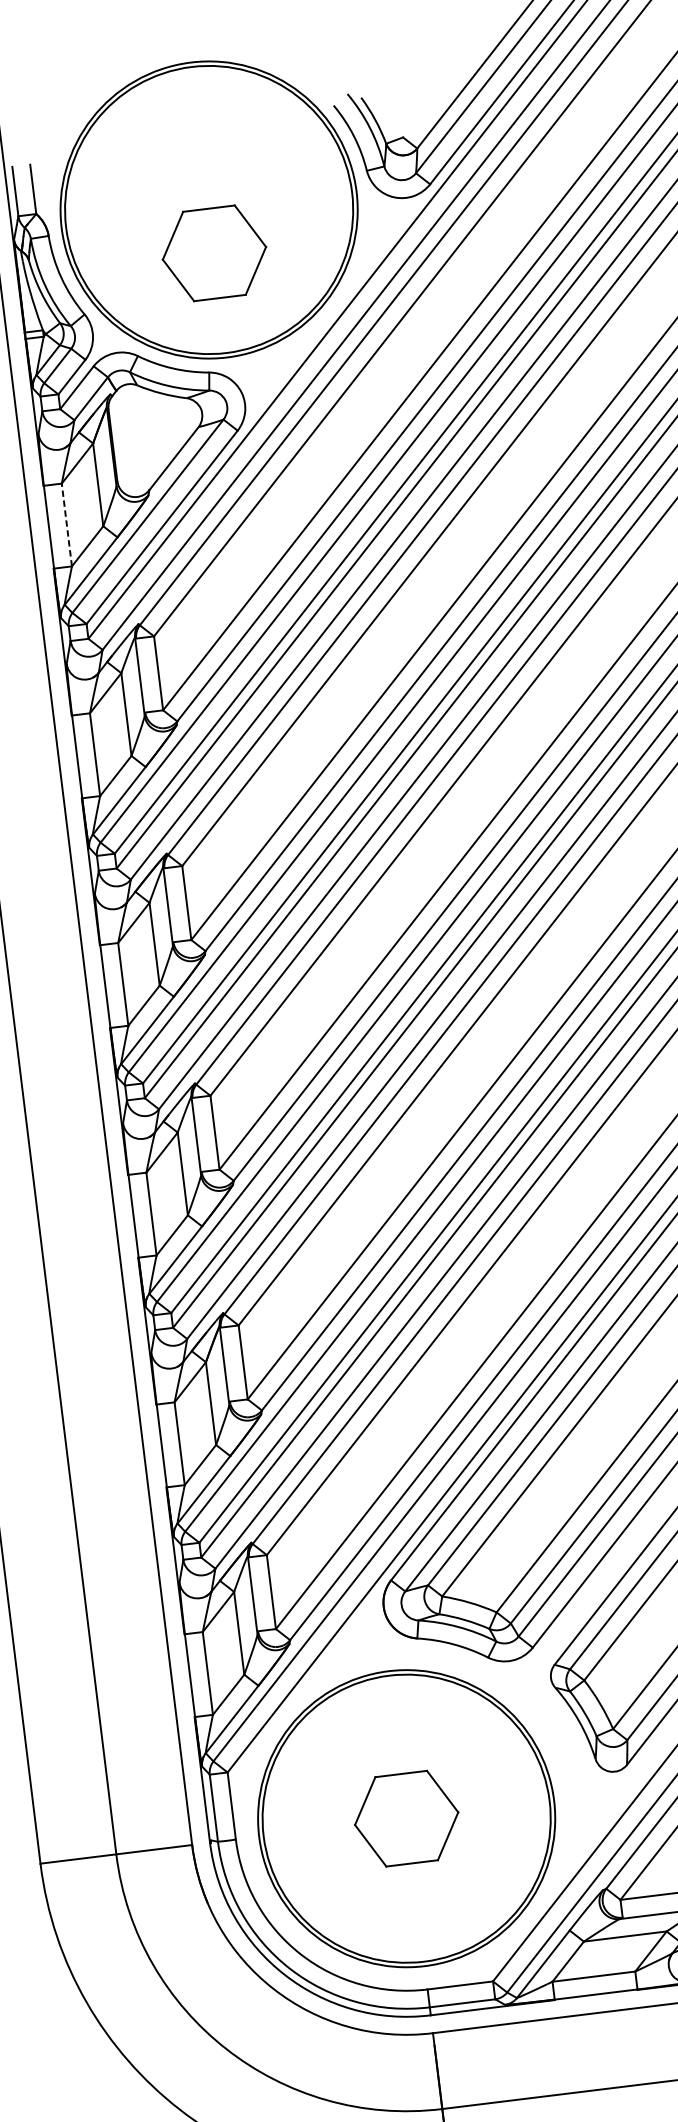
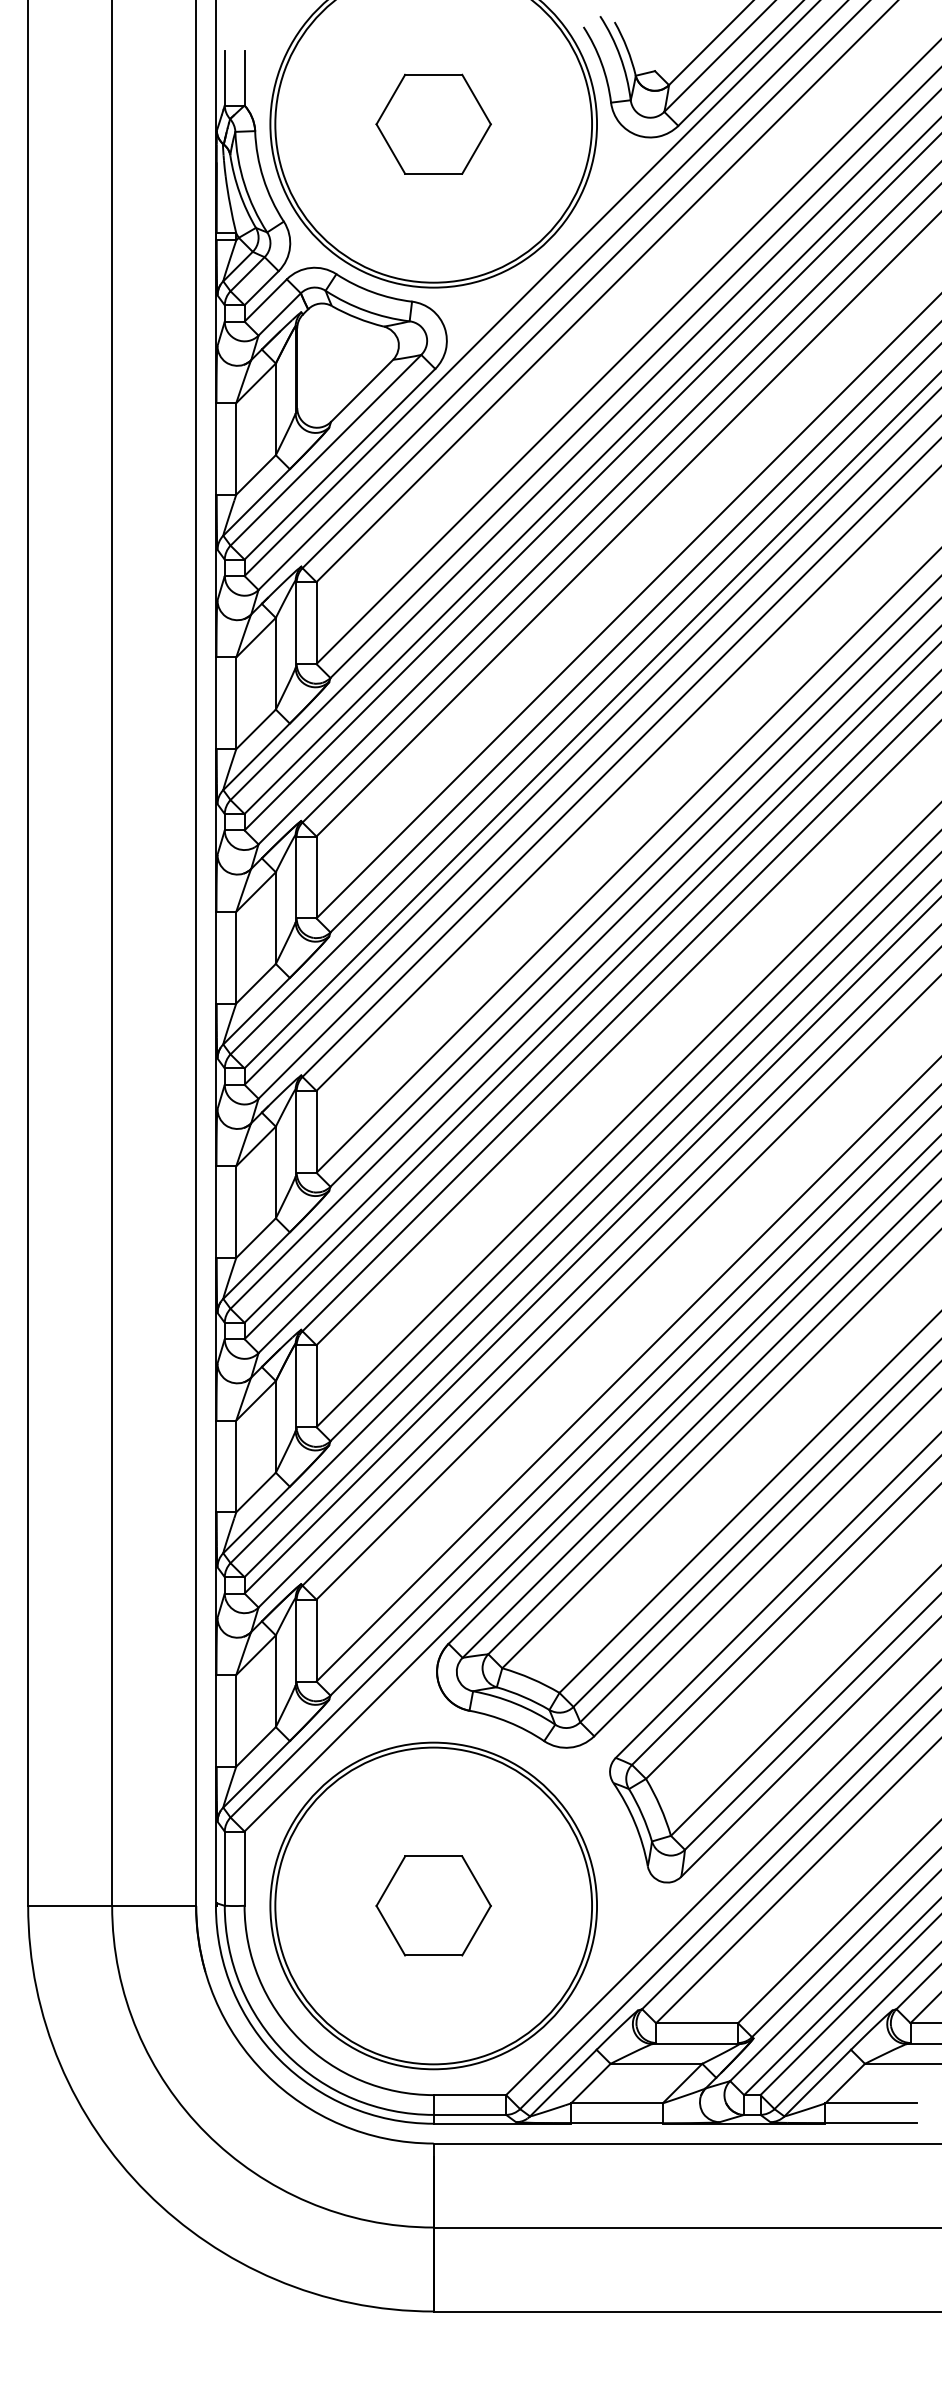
part: (214, 252) -> (433, 123), moved
line: (67, 524) -> (236, 448), dashed -> solid

